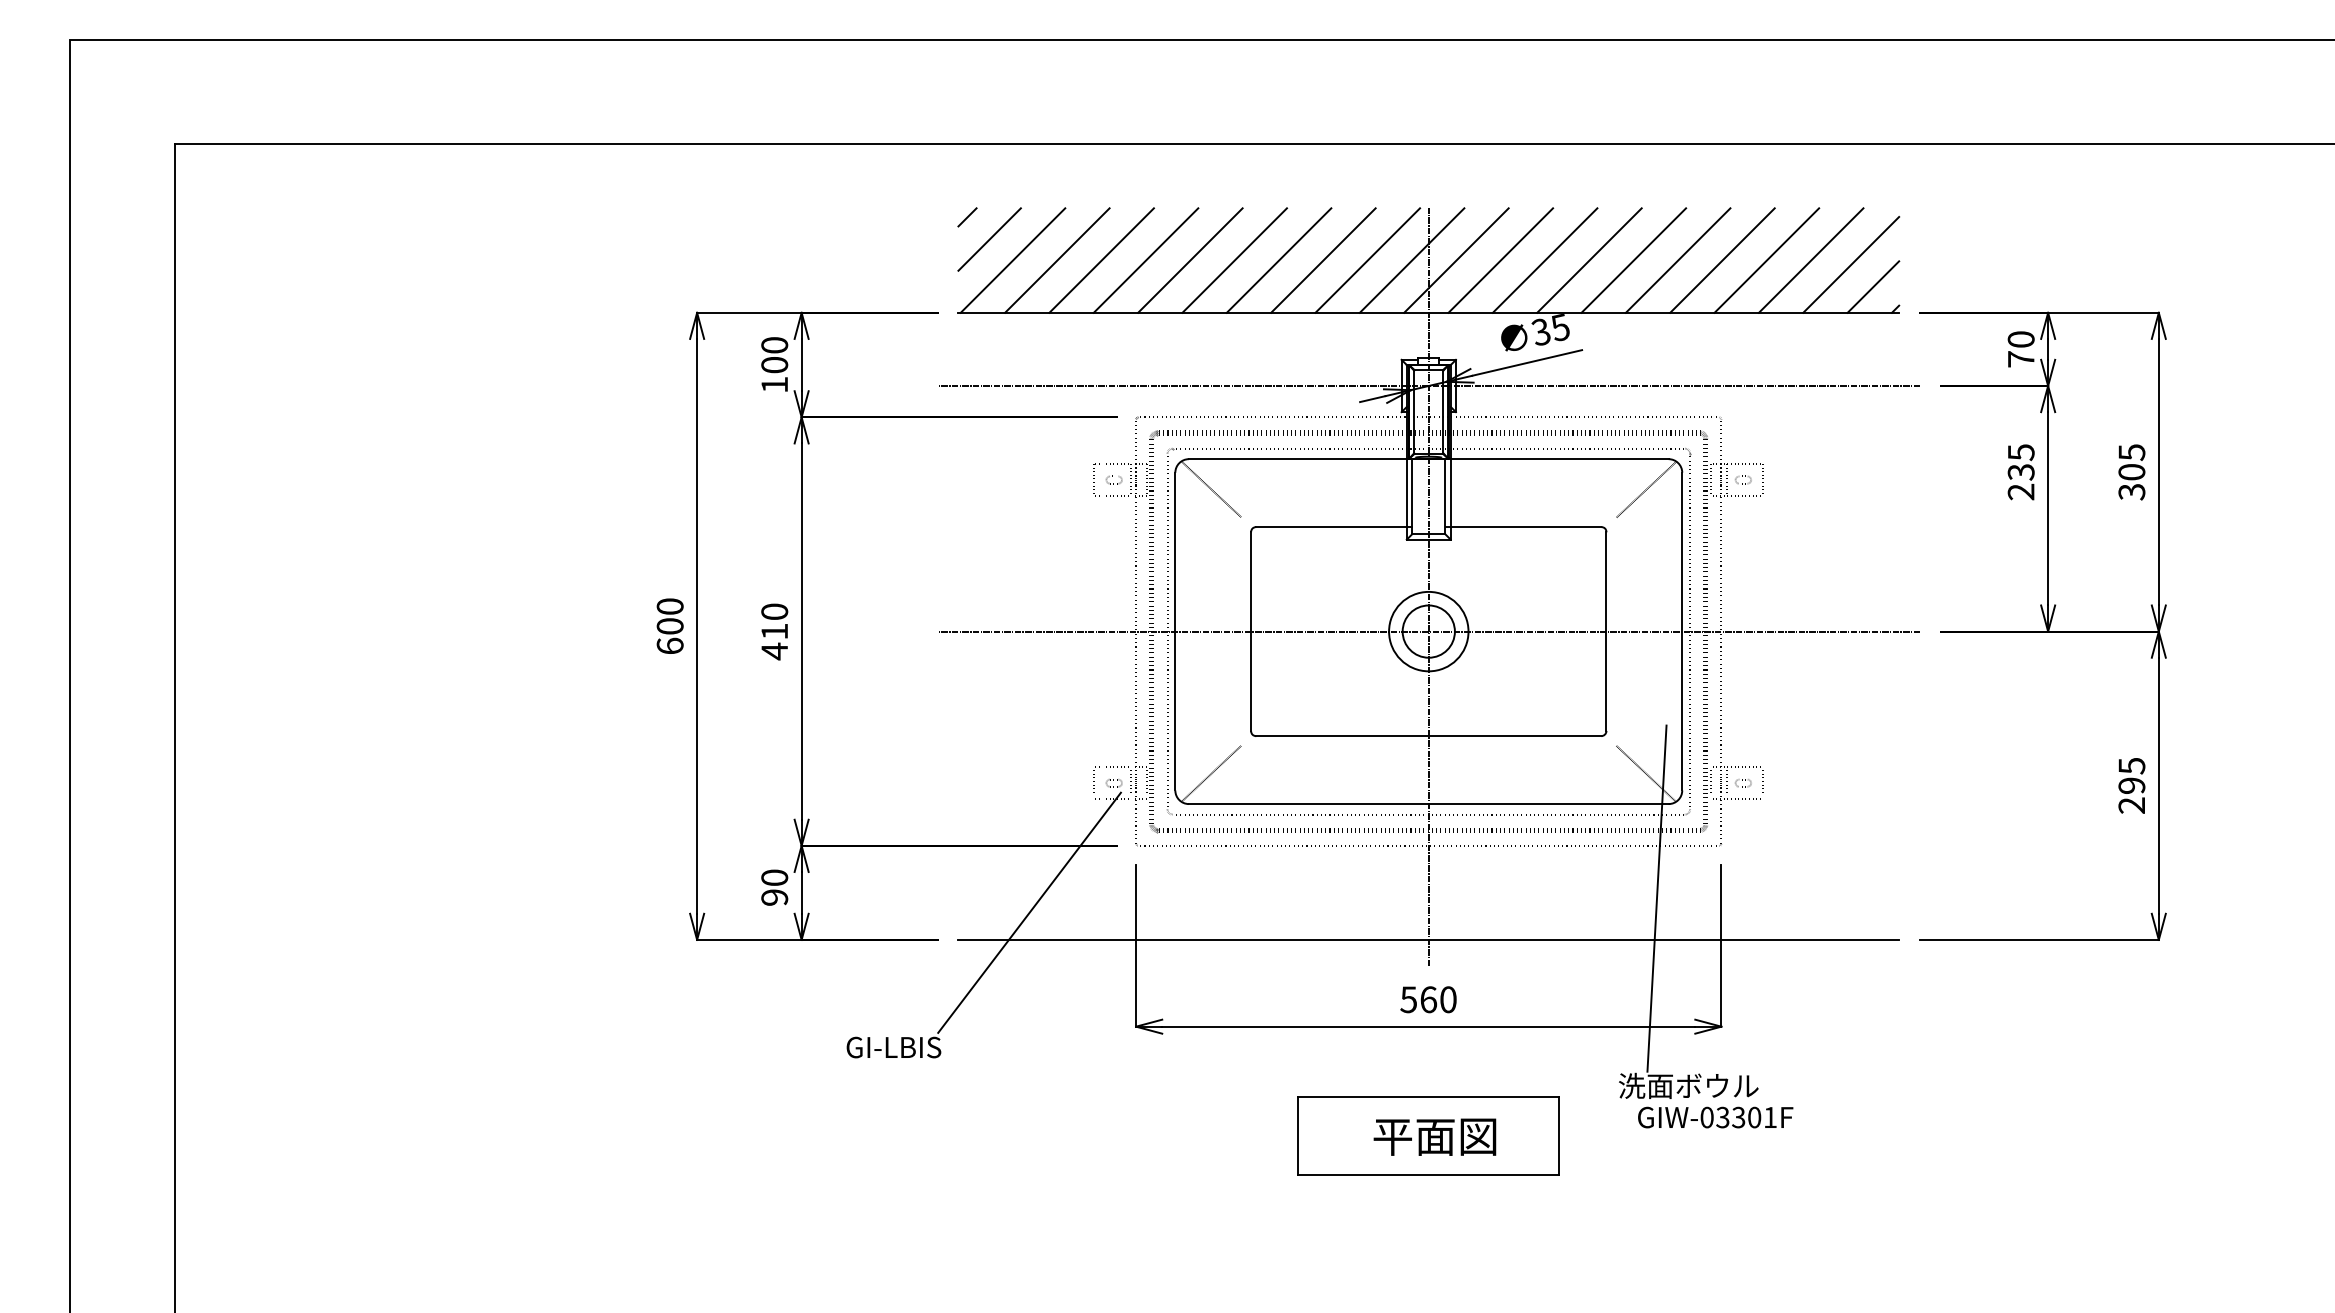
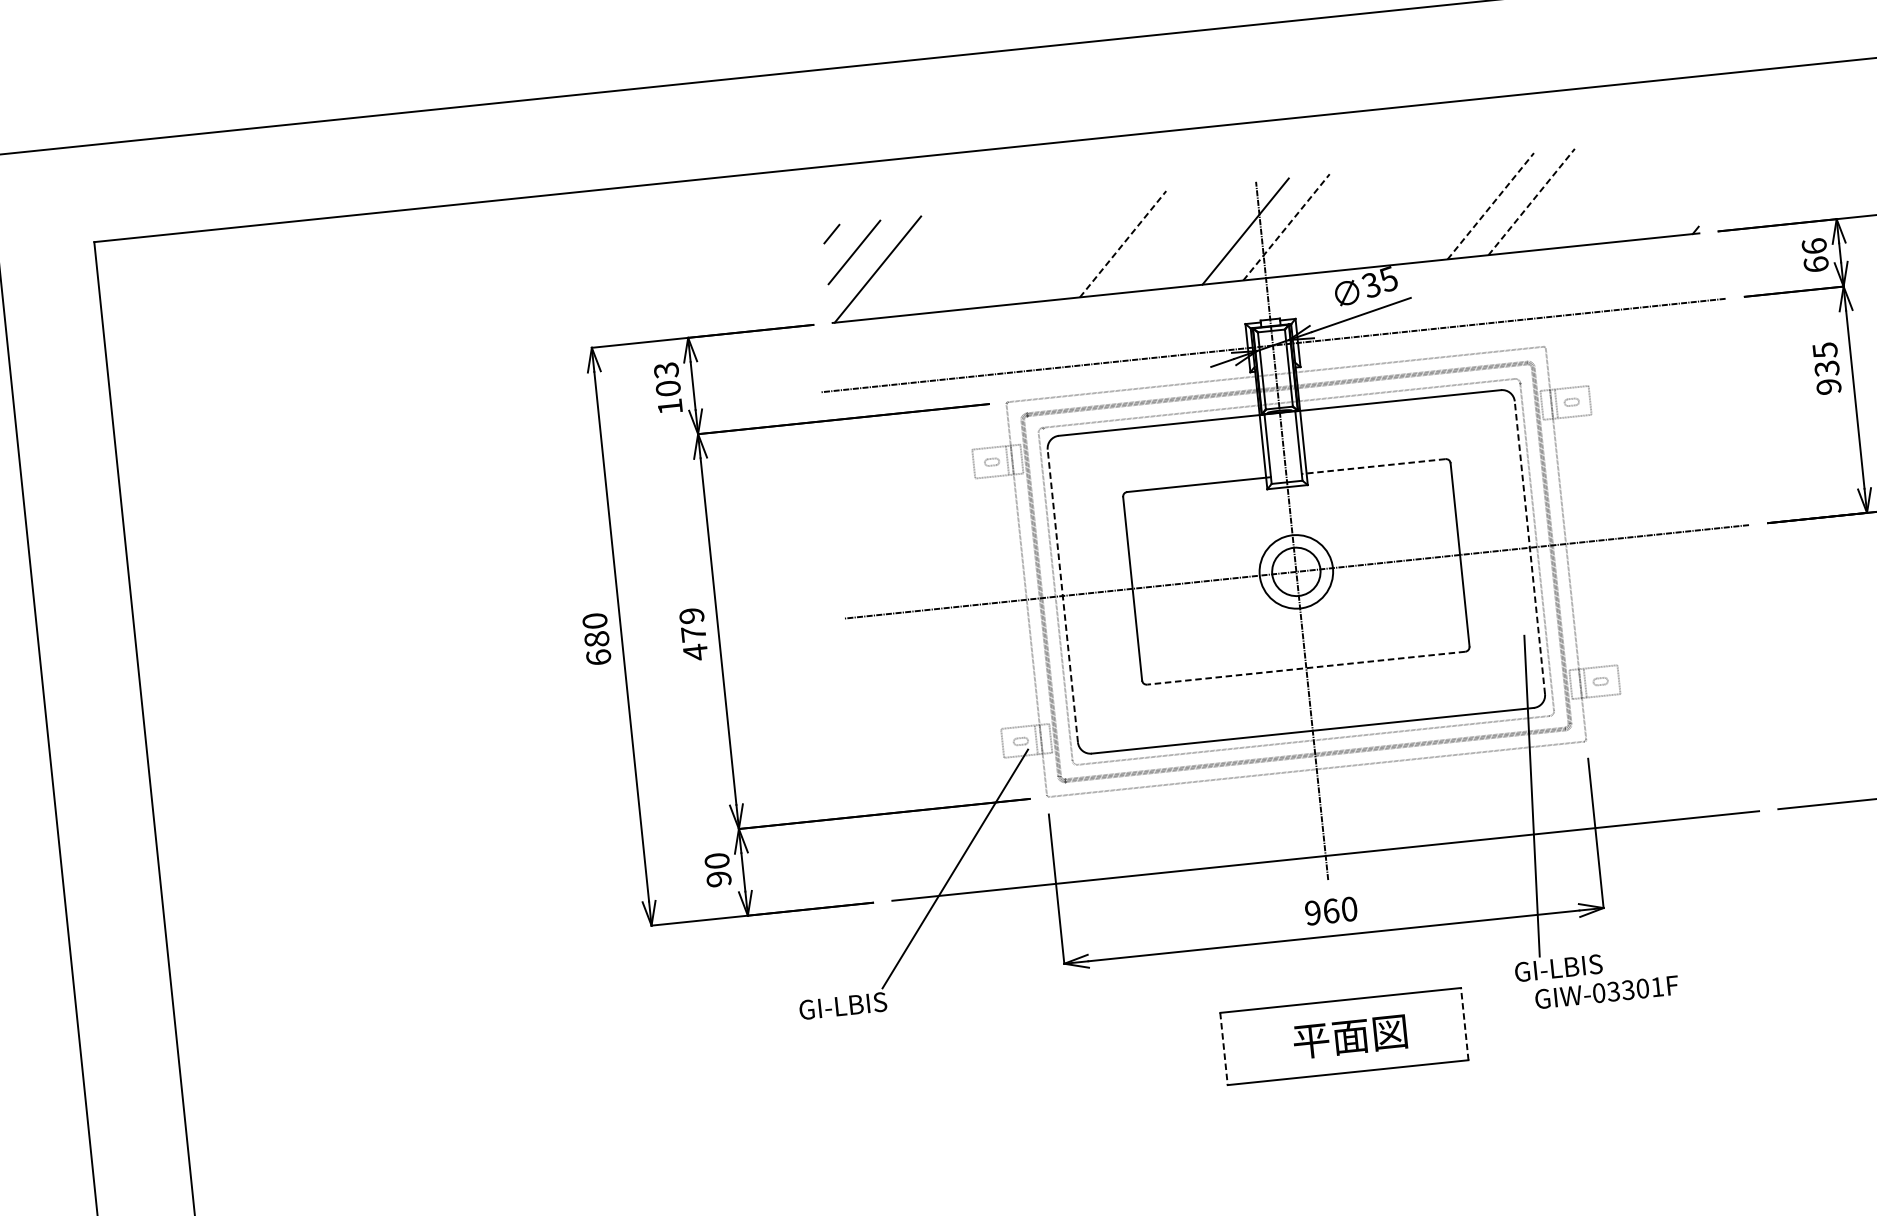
line: (1057, 260) -> (918, 265), removed
line: (1101, 260) -> (959, 261), removed
line: (1145, 260) -> (1000, 256), removed
line: (1190, 260) -> (1041, 252), removed
line: (1234, 260) -> (1082, 248), removed
line: (1279, 260) -> (1123, 244), solid -> dashed
line: (1323, 260) -> (1164, 239), removed
line: (1367, 260) -> (1204, 235), removed
line: (1456, 260) -> (1286, 227), solid -> dashed
line: (1500, 260) -> (1327, 223), removed
line: (1544, 260) -> (1367, 218), removed
line: (1589, 260) -> (1409, 214), removed
line: (1633, 260) -> (1449, 210), removed
line: (1678, 260) -> (1491, 206), solid -> dashed
line: (1722, 260) -> (1531, 201), solid -> dashed
line: (1766, 260) -> (1572, 197), removed
line: (1810, 260) -> (1612, 193), removed
line: (1851, 264) -> (1650, 193), removed
line: (1873, 286) -> (1673, 211), removed
text: (774, 345) -> (666, 370), 100 -> 103
text: (2020, 349) -> (1814, 255), 70 -> 66
line: (1211, 489) -> (1082, 461), removed
line: (1646, 489) -> (1483, 420), removed
text: (2021, 491) -> (1829, 386), 235 -> 935
line: (1523, 527) -> (1373, 466), solid -> dashed
text: (774, 621) -> (692, 624), 410 -> 479
text: (670, 626) -> (597, 639), 600 -> 680
line: (1175, 631) -> (1062, 595), solid -> dashed
line: (1682, 631) -> (1530, 547), solid -> dashed
line: (1428, 736) -> (1306, 668), solid -> dashed
line: (1211, 773) -> (1109, 723), removed
line: (1646, 773) -> (1510, 681), removed
text: (1408, 999) -> (1312, 912), 560 -> 960
text: (1688, 1085) -> (1578, 965), 洗面ボウル -> GI-LBIS
line: (1559, 1135) -> (1464, 1023), solid -> dashed
line: (1298, 1136) -> (1224, 1049), solid -> dashed

